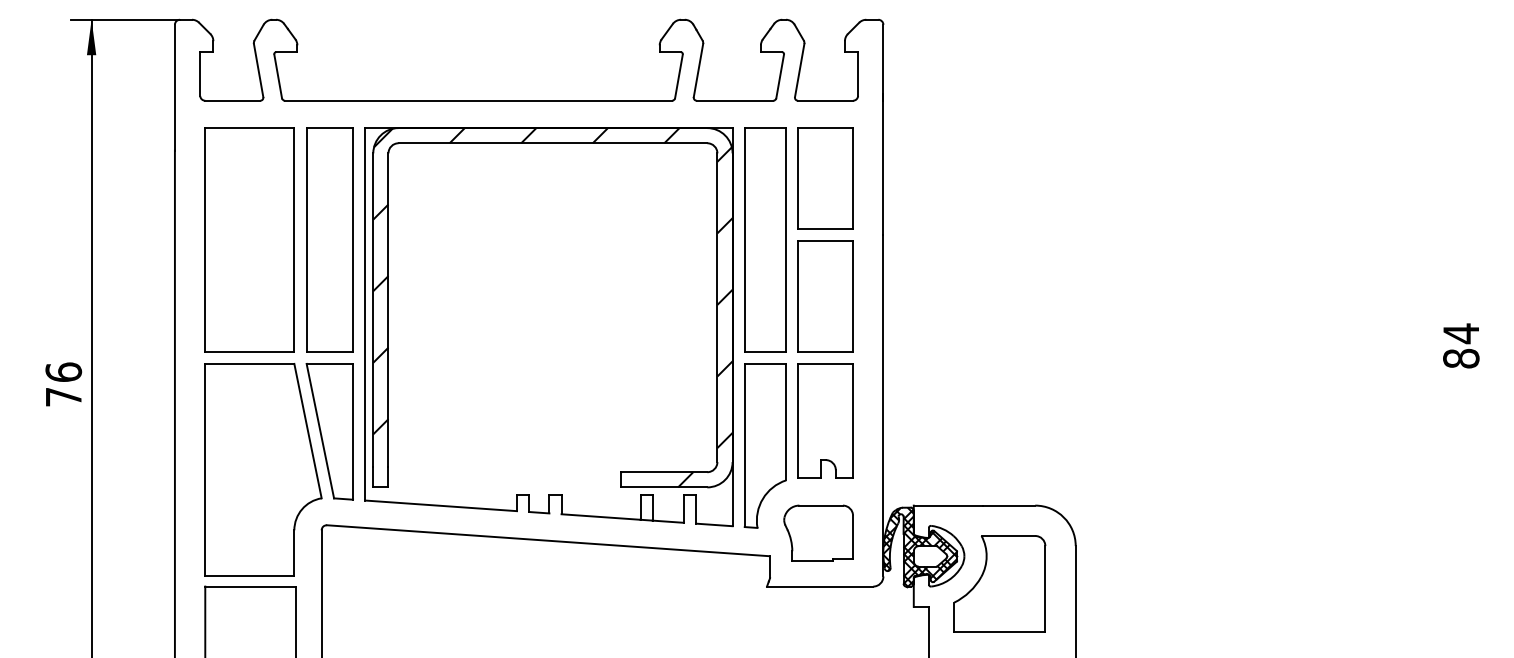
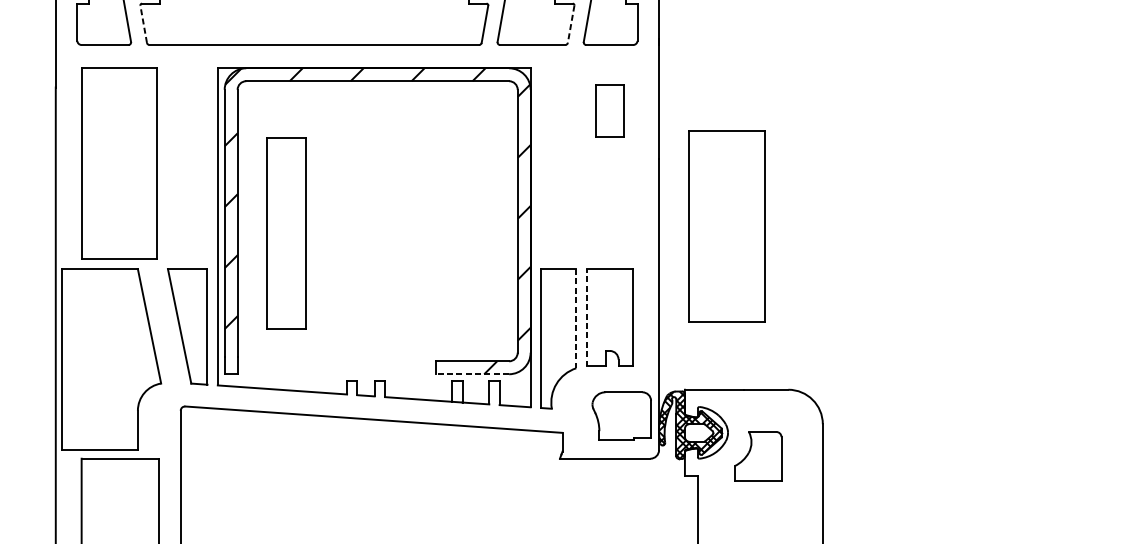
line: (278, 75) -> (143, 23), solid -> dashed
line: (780, 76) -> (571, 24), solid -> dashed
part: (825, 178) -> (609, 111), size x0.6
part: (329, 239) -> (286, 232), moved
part: (765, 239) -> (558, 163), removed
part: (825, 296) -> (609, 211), removed
part: (962, 313) -> (726, 226), added
line: (798, 420) -> (586, 317), solid -> dashed
line: (786, 422) -> (576, 318), solid -> dashed
part: (263, 469) -> (111, 359), moved
line: (663, 487) -> (471, 374), solid -> dashed
part: (818, 532) -> (621, 415), moved
part: (999, 583) -> (757, 456), size x0.6

